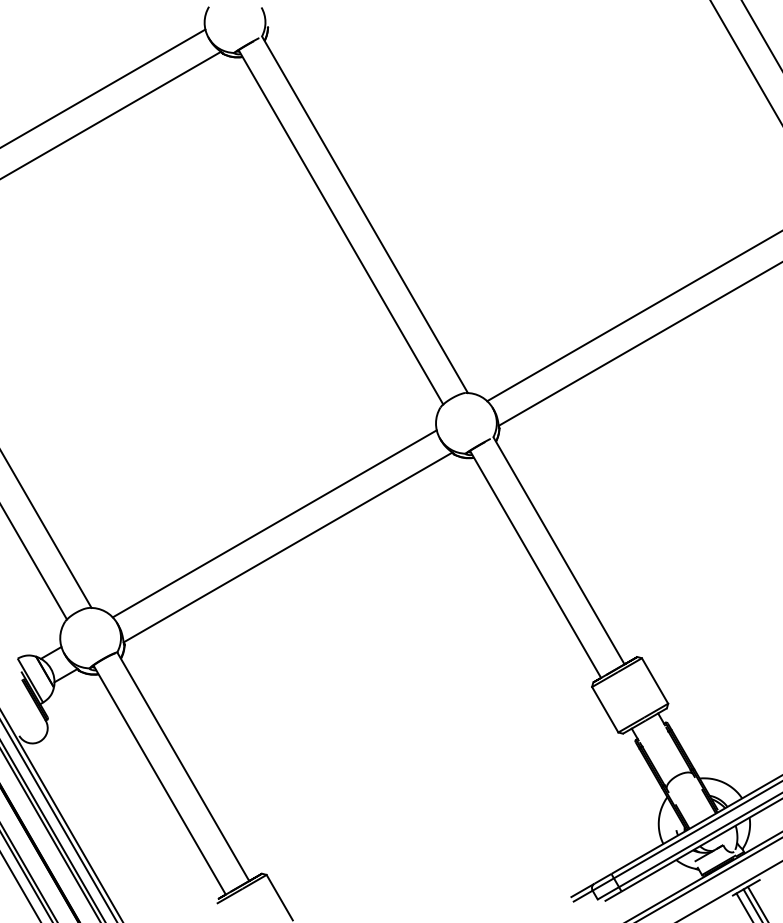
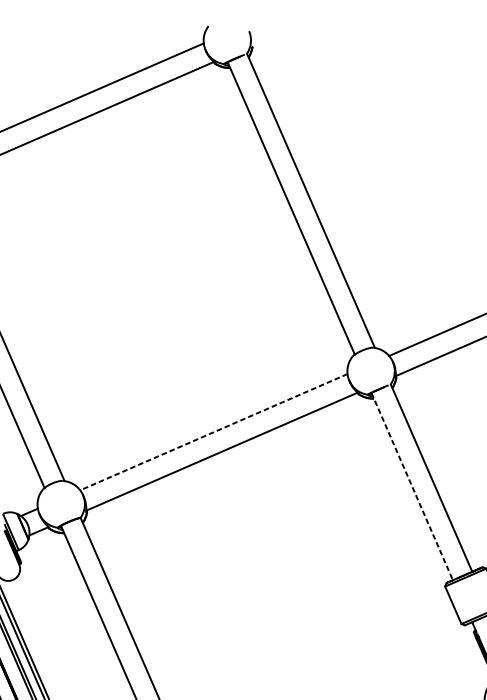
line: (274, 524) -> (213, 432), solid -> dashed
line: (535, 564) -> (412, 486), solid -> dashed

